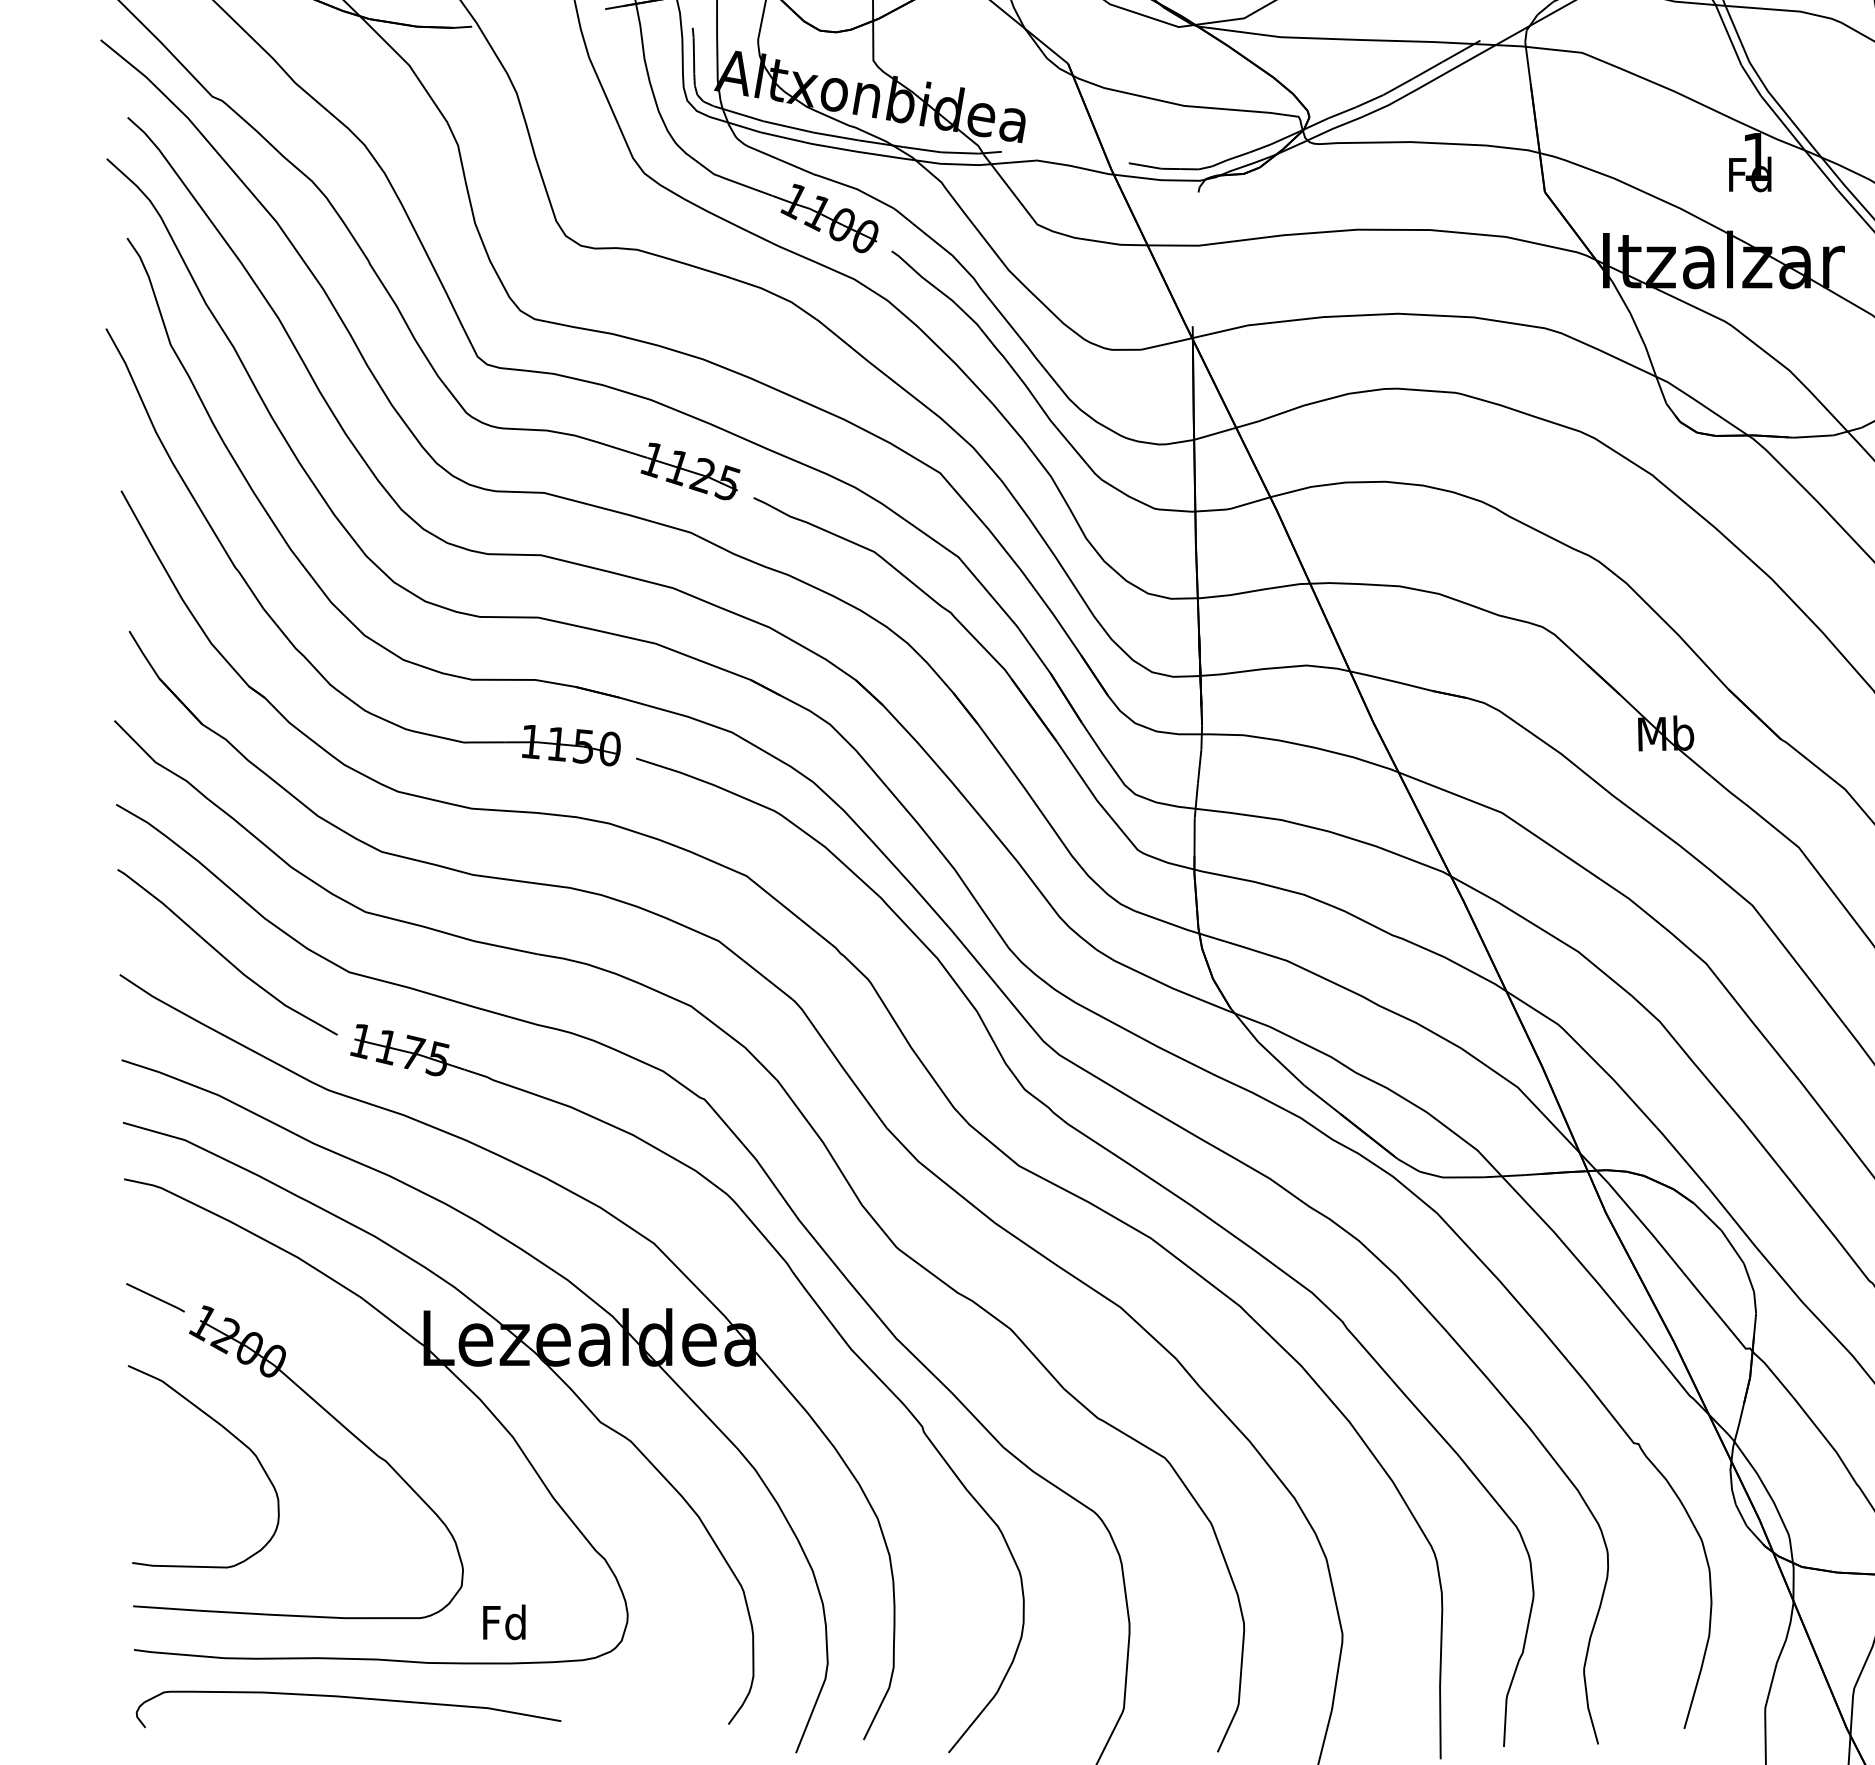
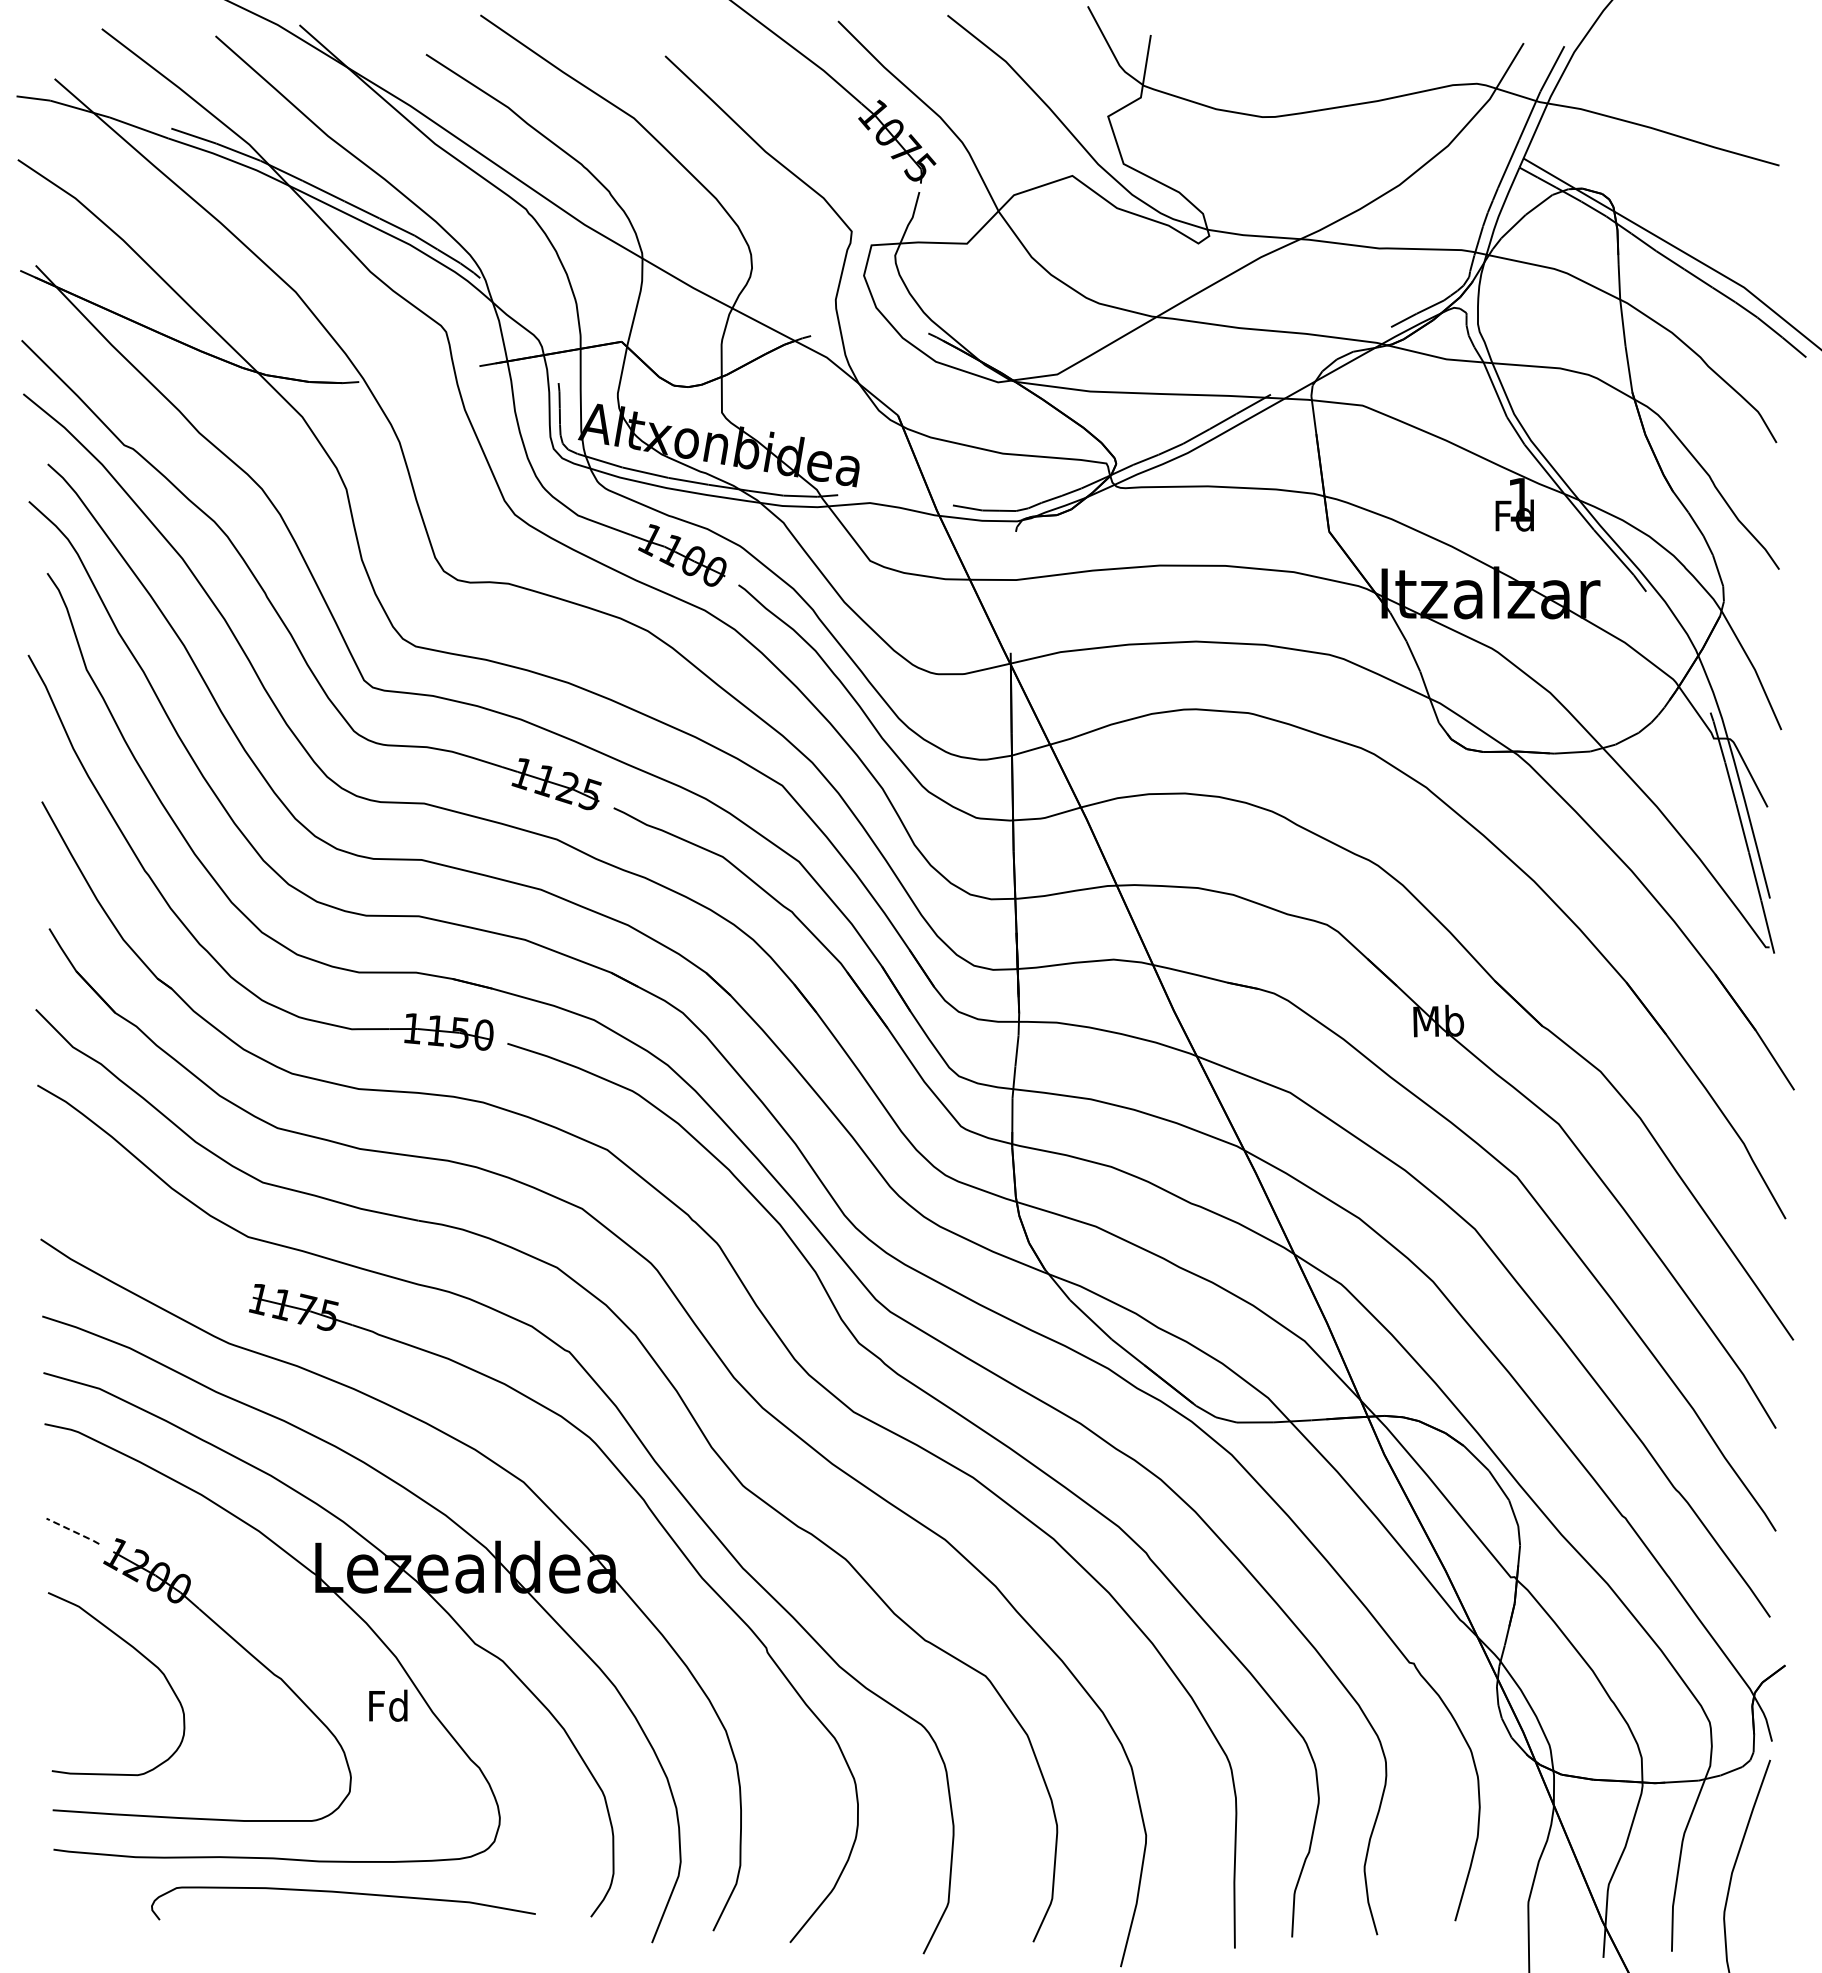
curve: (223, 955) -> (134, 1221), removed
line: (156, 1298) -> (73, 1531), solid -> dashed
text: (504, 1622) -> (388, 1705), moved
curve: (348, 1698) -> (343, 1893), moved

